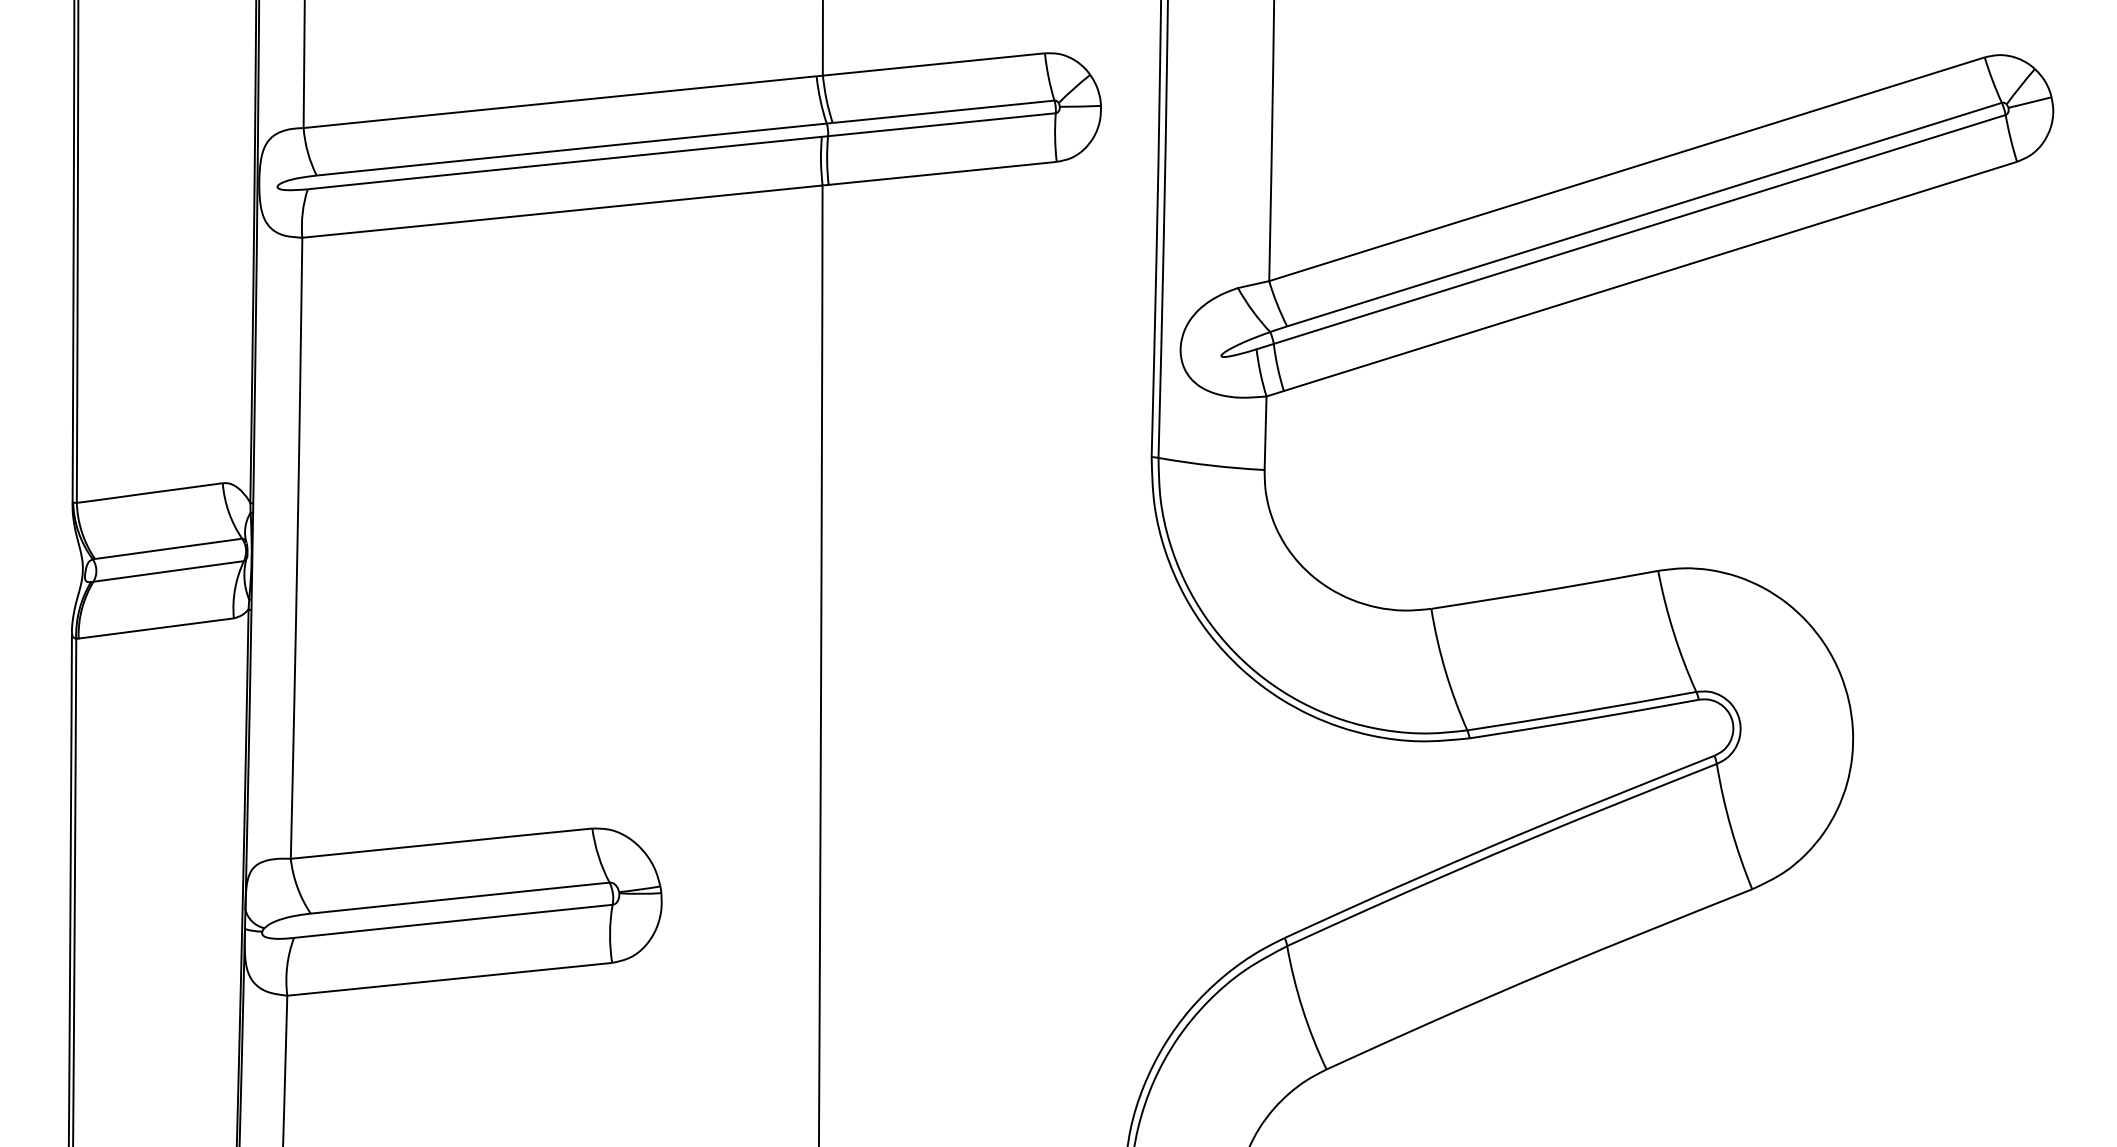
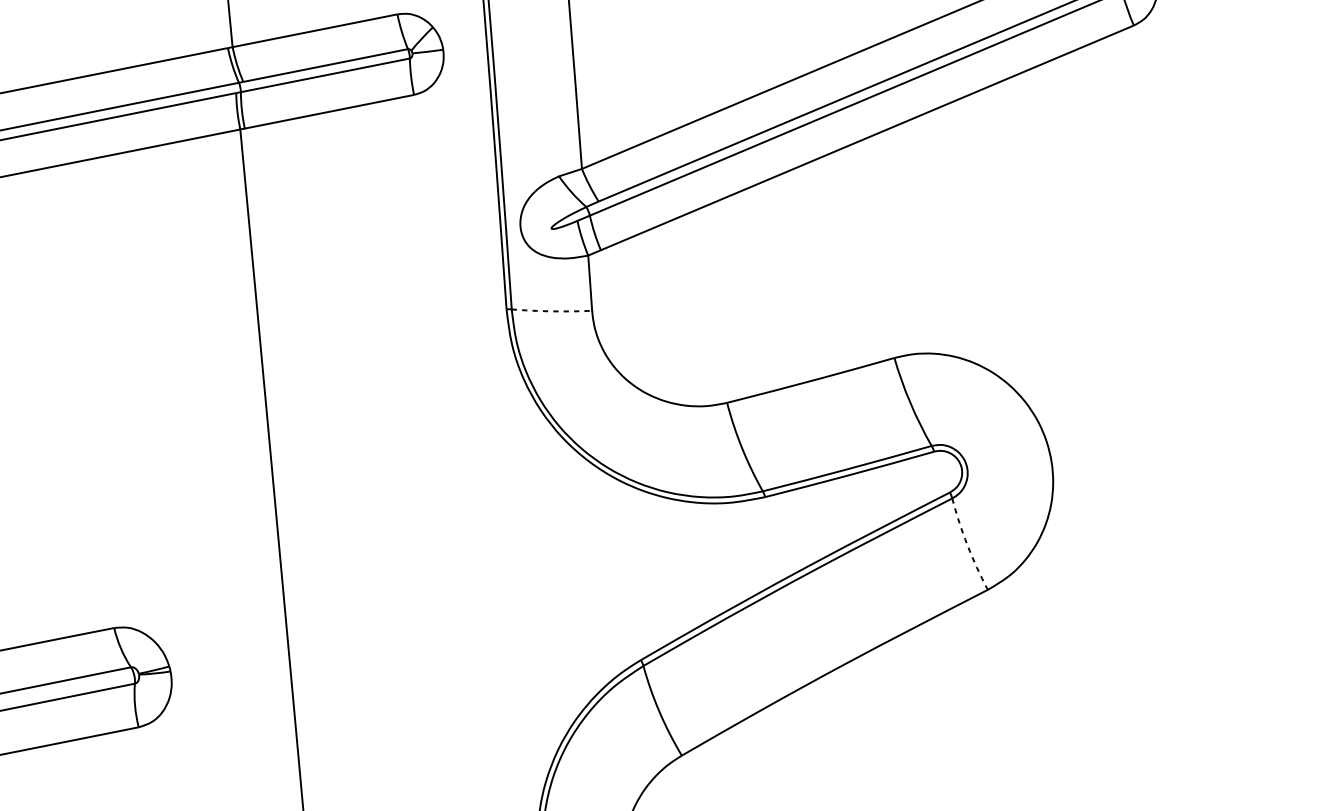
arc: (1211, 465) -> (552, 311), solid -> dashed
arc: (1730, 827) -> (967, 545), solid -> dashed

